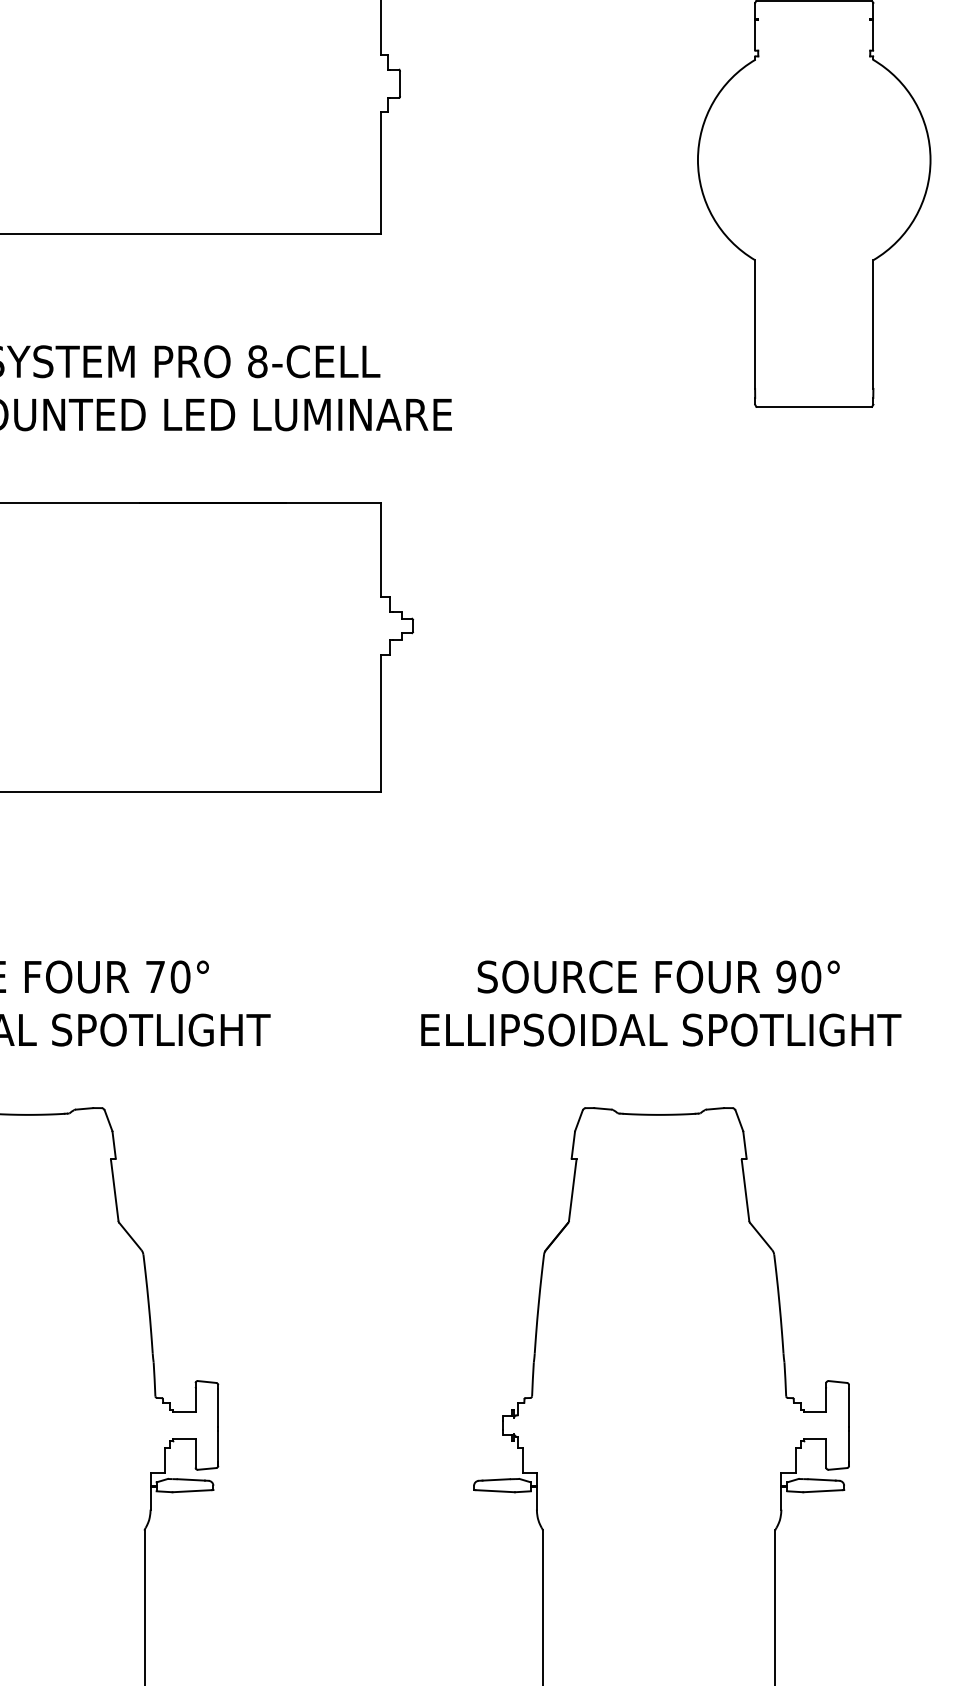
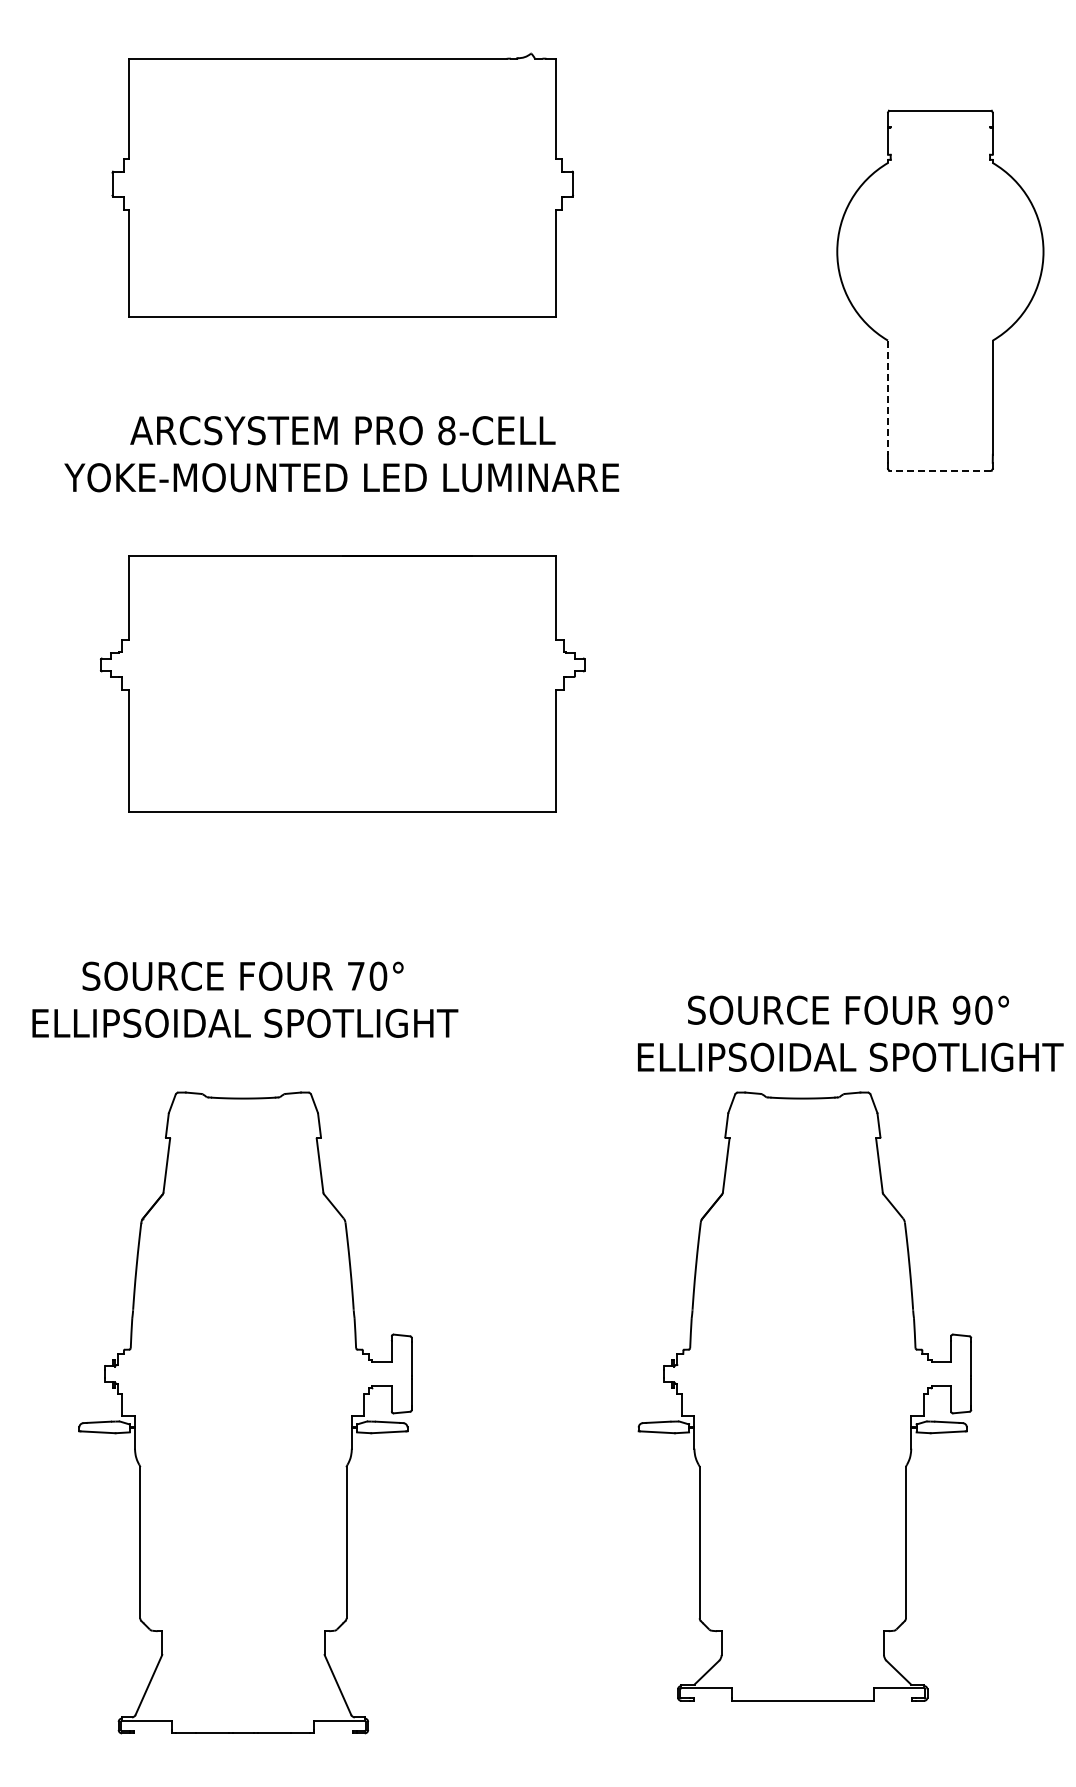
line: (754, 325) -> (887, 398), solid -> dashed
line: (814, 406) -> (940, 470), solid -> dashed
text: (661, 1003) -> (850, 1033), moved

